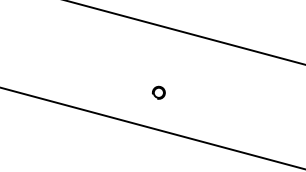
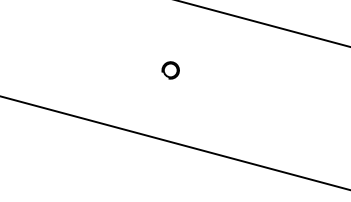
part: (158, 92) -> (170, 69), moved

